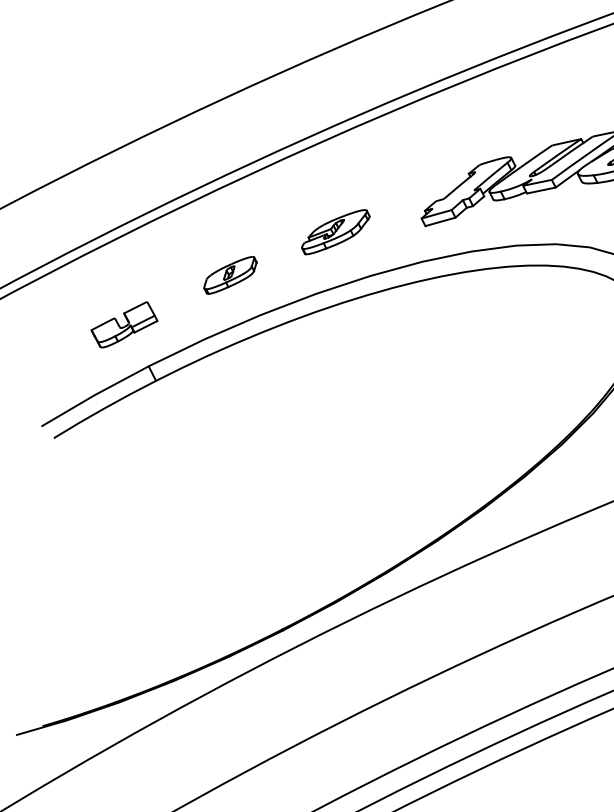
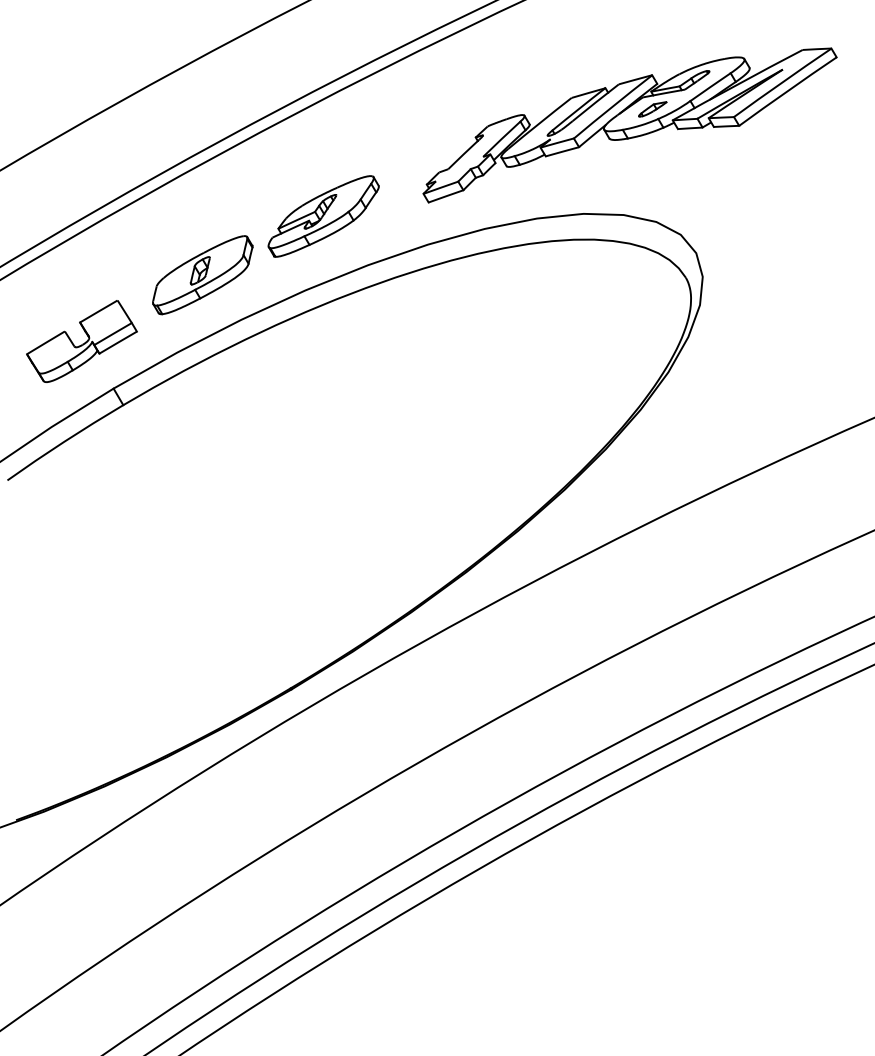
part: (335, 232) -> (323, 216), size x1.43
part: (230, 275) -> (202, 275), size x1.67
part: (124, 324) -> (81, 341), size x1.43

